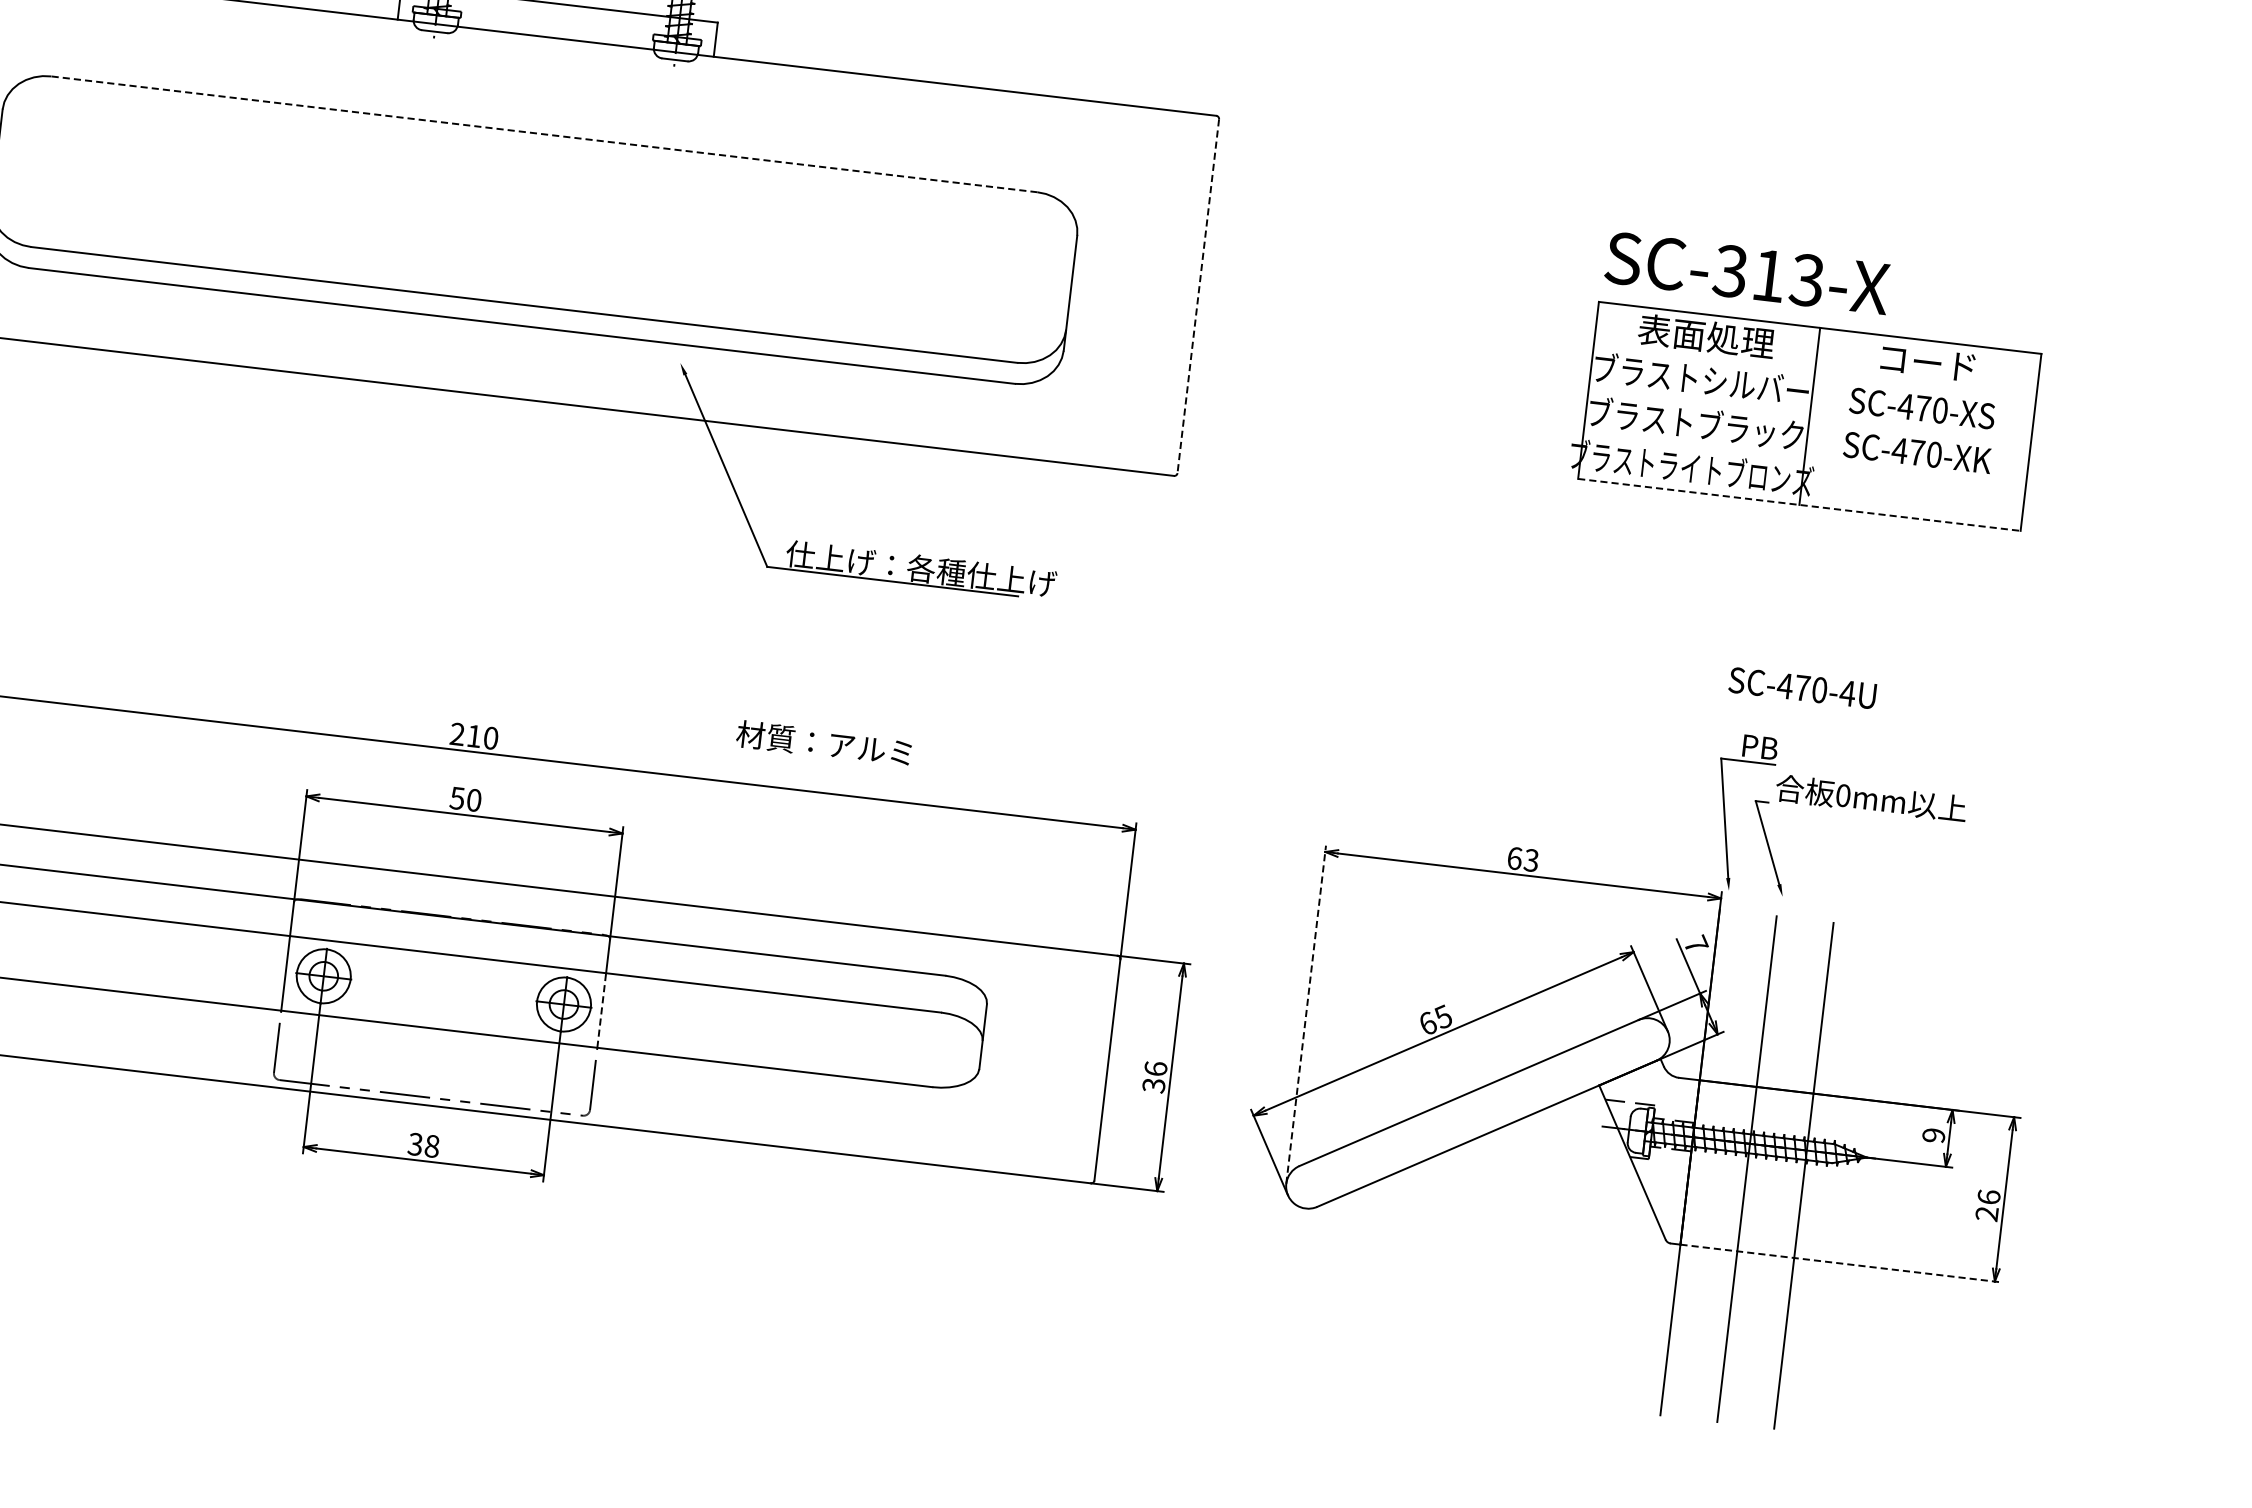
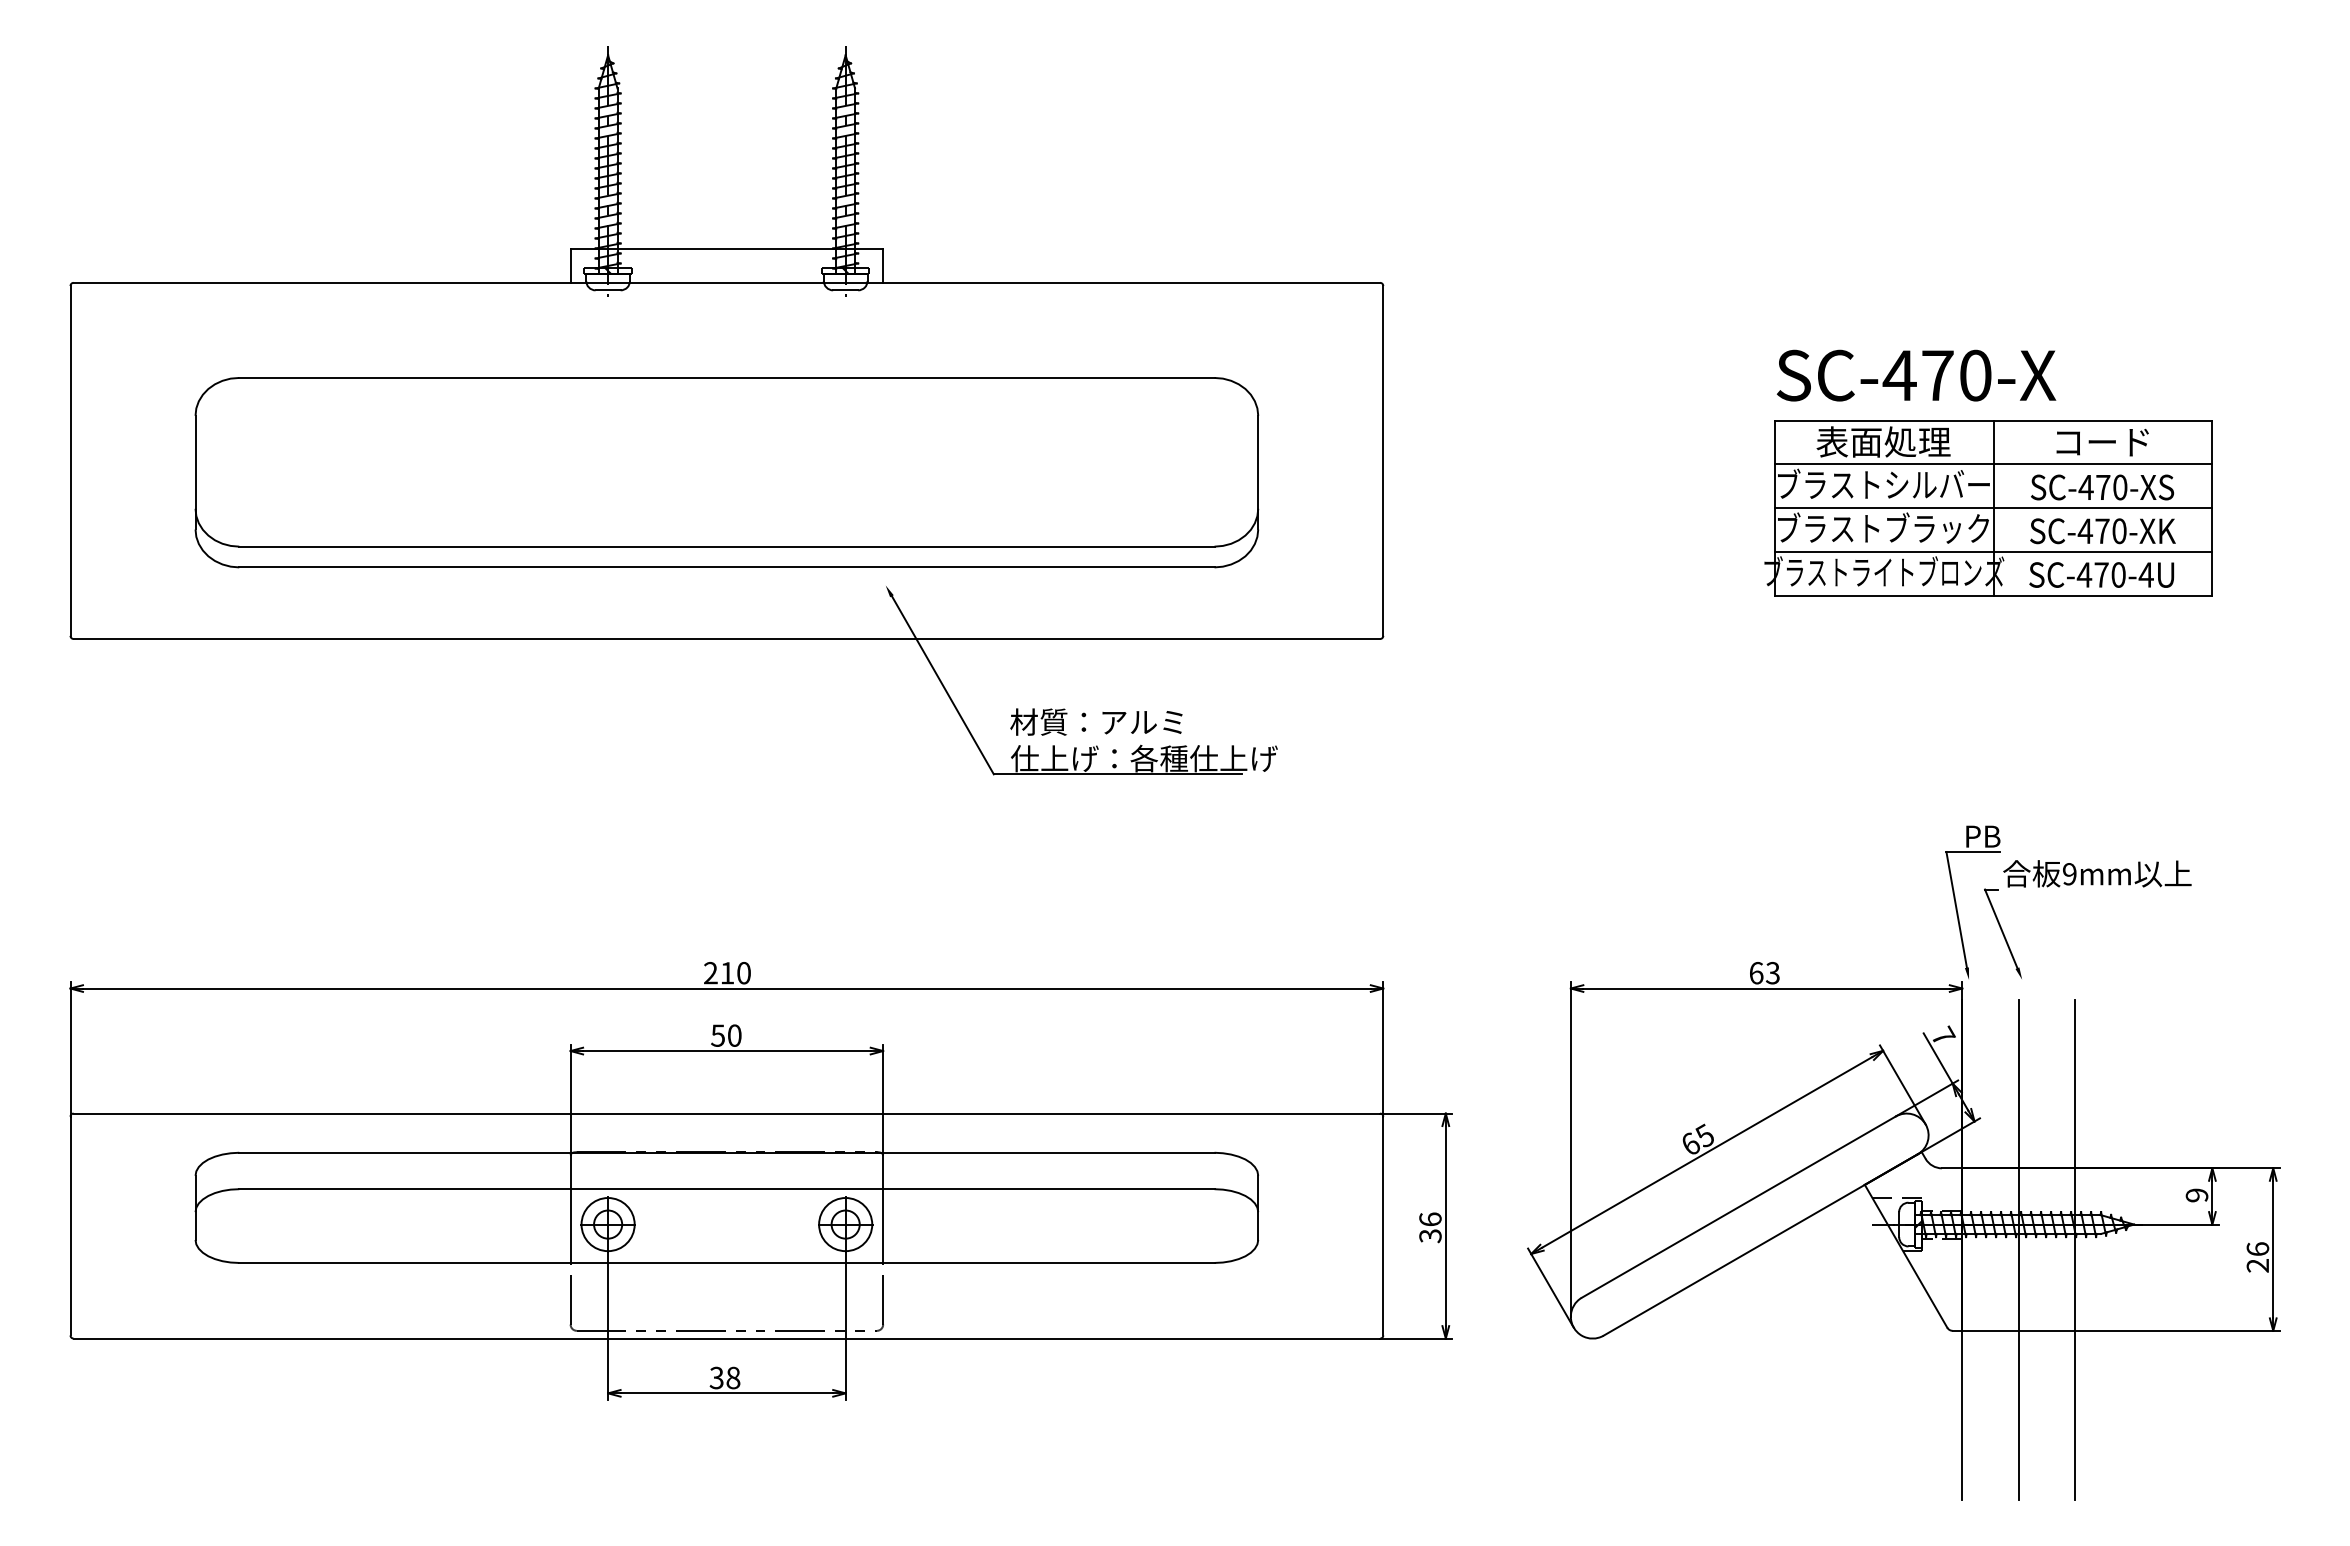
line: (544, 133) -> (726, 377), dashed -> solid
text: (1767, 275) -> (1936, 375), SC-313-X -> SC-470-X
line: (1198, 295) -> (1383, 460), dashed -> solid
line: (1814, 372) -> (1993, 464), added
line: (1809, 416) -> (1993, 508), added
line: (1804, 460) -> (1993, 551), added
line: (1799, 504) -> (1993, 595), dashed -> solid
text: (1802, 687) -> (2101, 574), moved
text: (824, 742) -> (1096, 721), moved
text: (1843, 795) -> (2069, 874), 0mm -> 9mm
line: (602, 1010) -> (883, 1226), dashed -> solid
line: (1305, 1014) -> (1570, 1149), dashed -> solid
line: (1840, 1263) -> (2120, 1330), dashed -> solid

